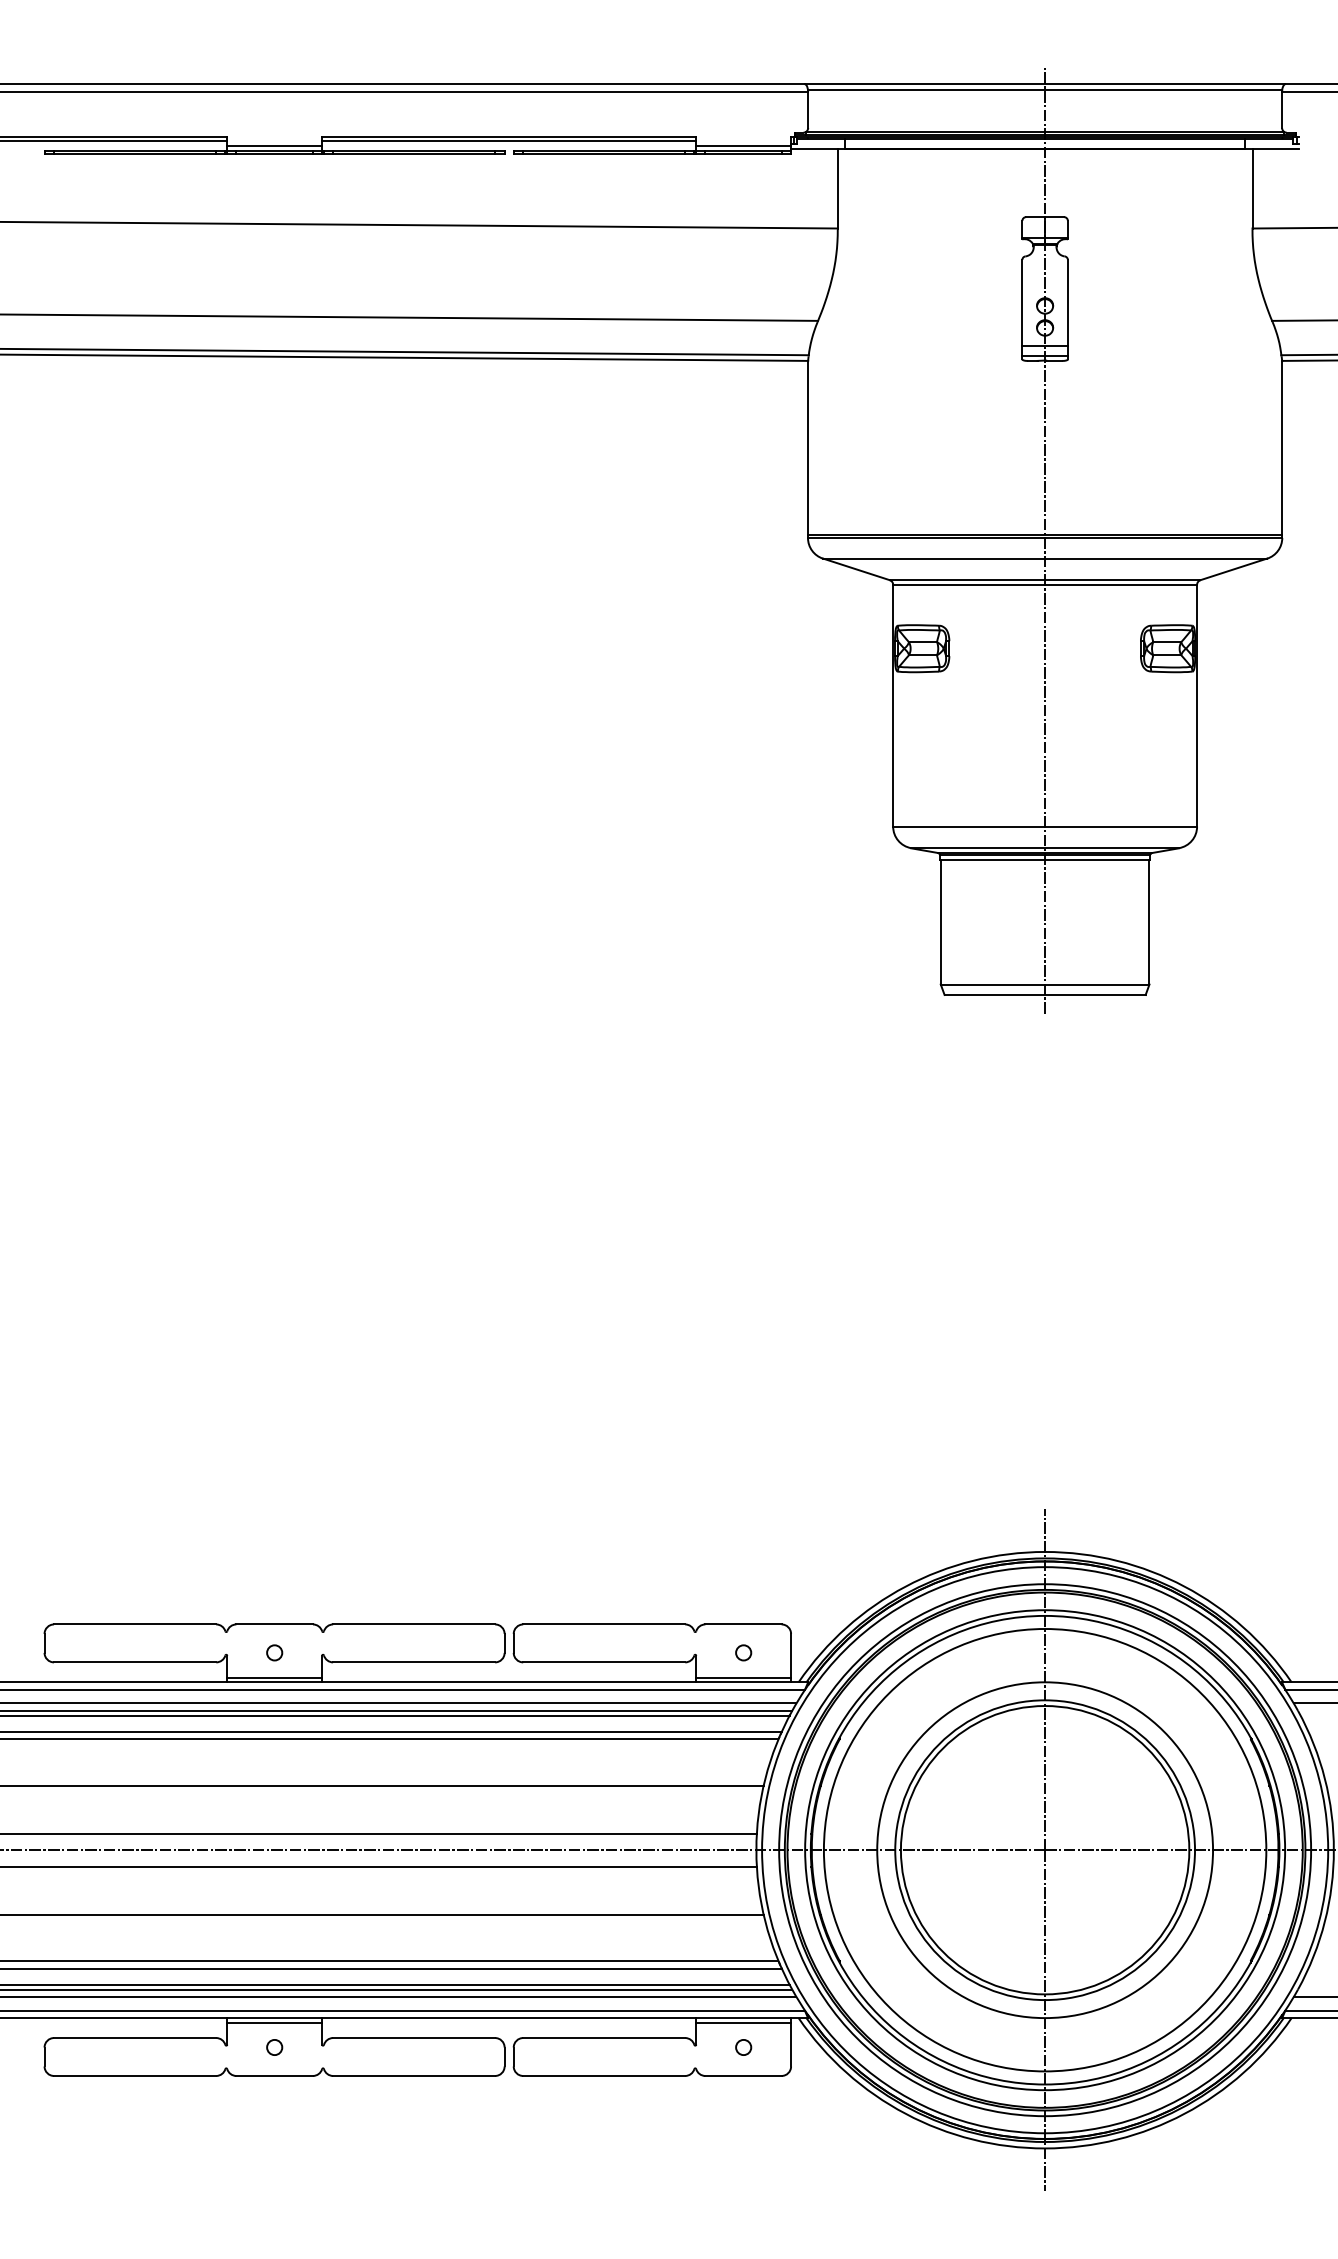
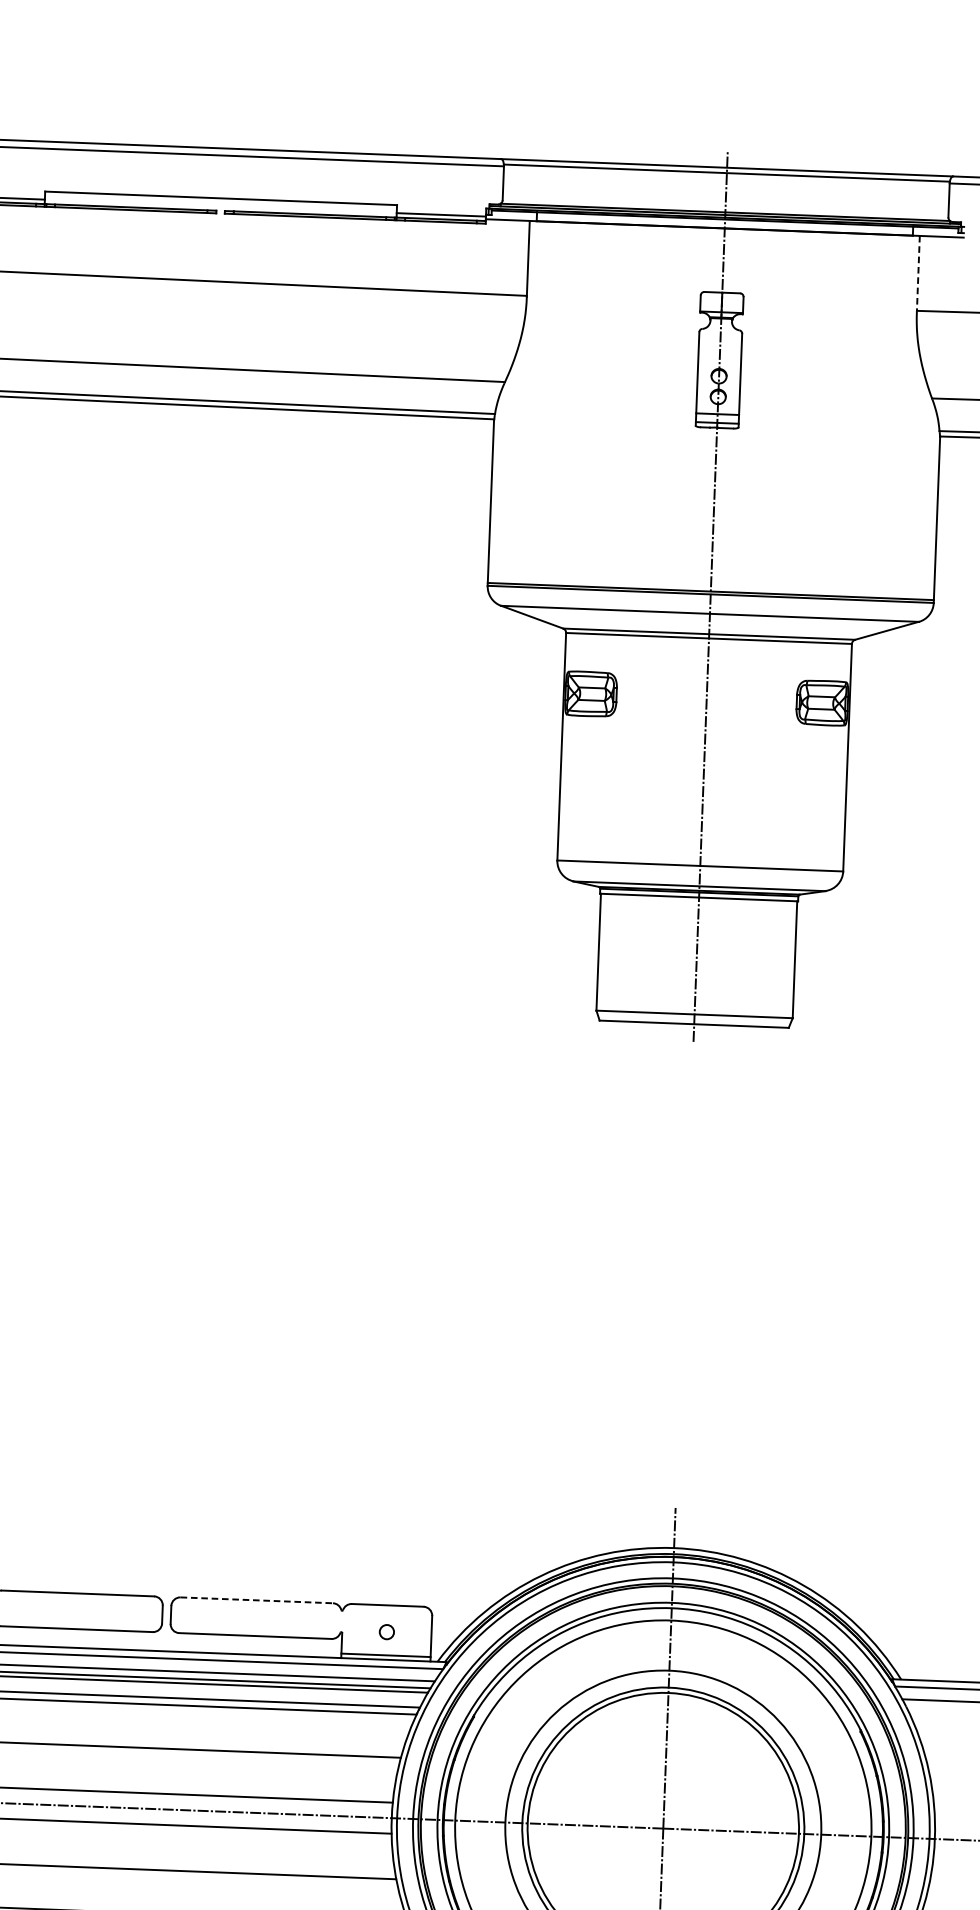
line: (509, 141) -> (221, 202), removed
line: (1252, 189) -> (918, 274), solid -> dashed
line: (604, 1624) -> (257, 1600), solid -> dashed

